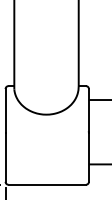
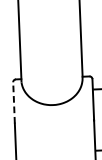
line: (5, 110) -> (13, 102), solid -> dashed

